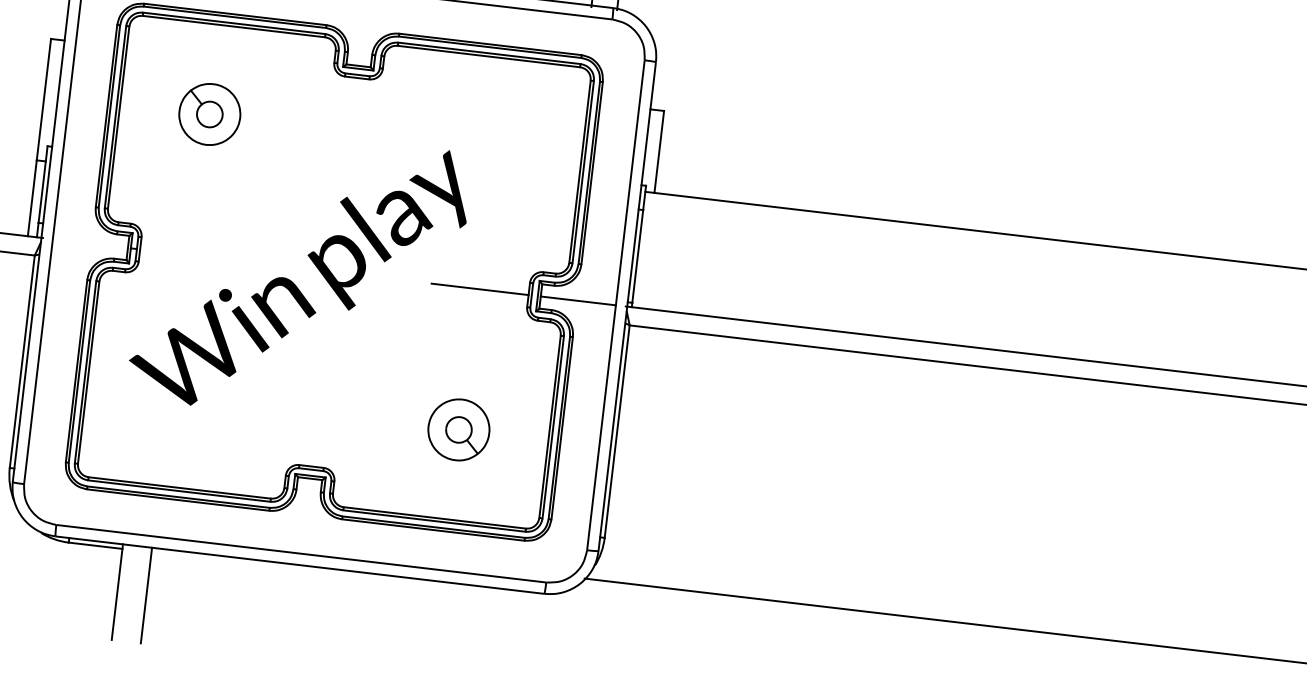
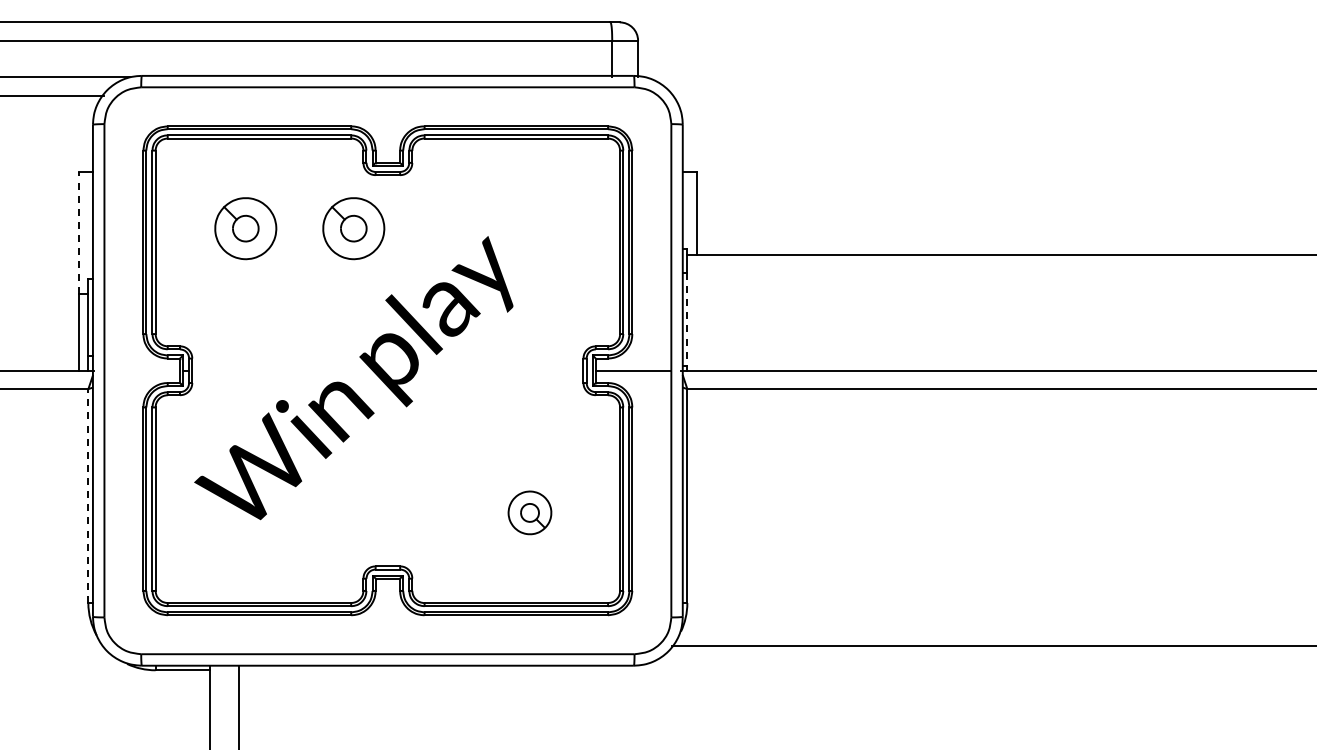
line: (44, 98) -> (79, 232), solid -> dashed
part: (316, 126) -> (353, 228), added
line: (637, 256) -> (687, 319), solid -> dashed
line: (480, 289) -> (534, 370), removed
line: (22, 362) -> (88, 496), solid -> dashed
part: (458, 429) -> (529, 512), size x0.7

